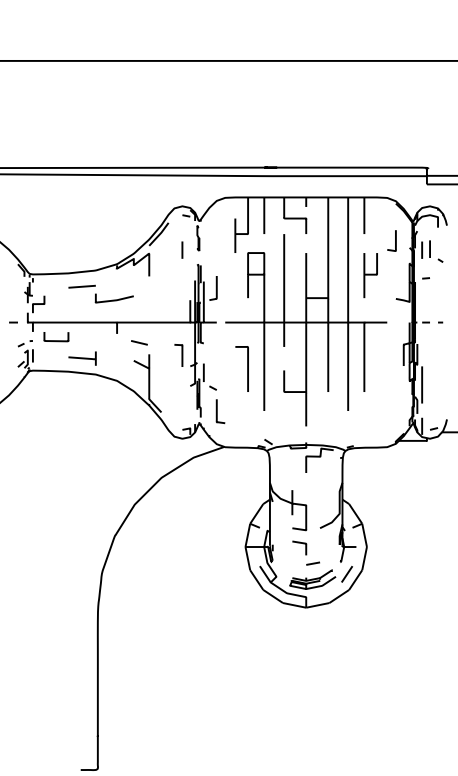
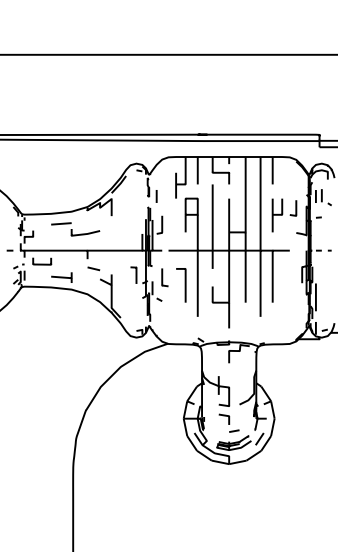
curve: (395, 240) -> (295, 207), moved
line: (182, 249) -> (156, 195), moved
line: (139, 342) -> (93, 268), moved
curve: (217, 411) -> (162, 277), moved

